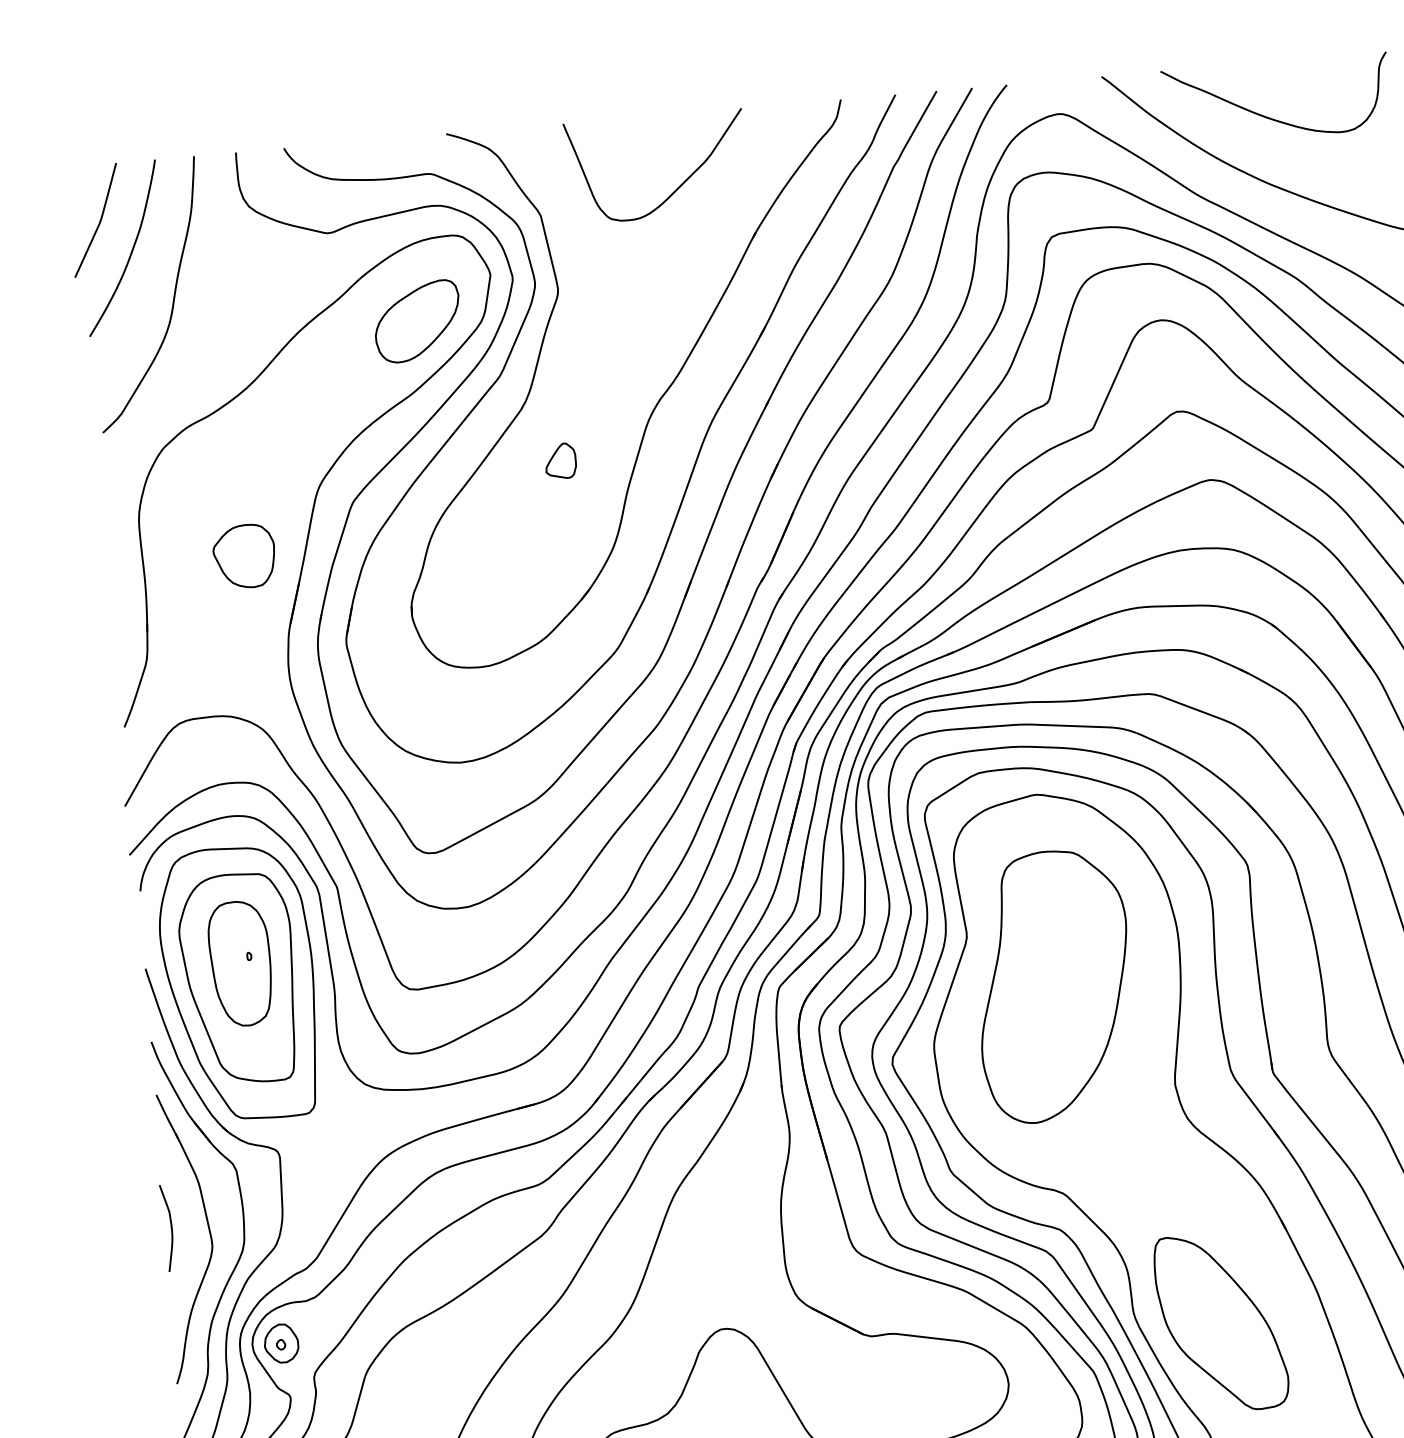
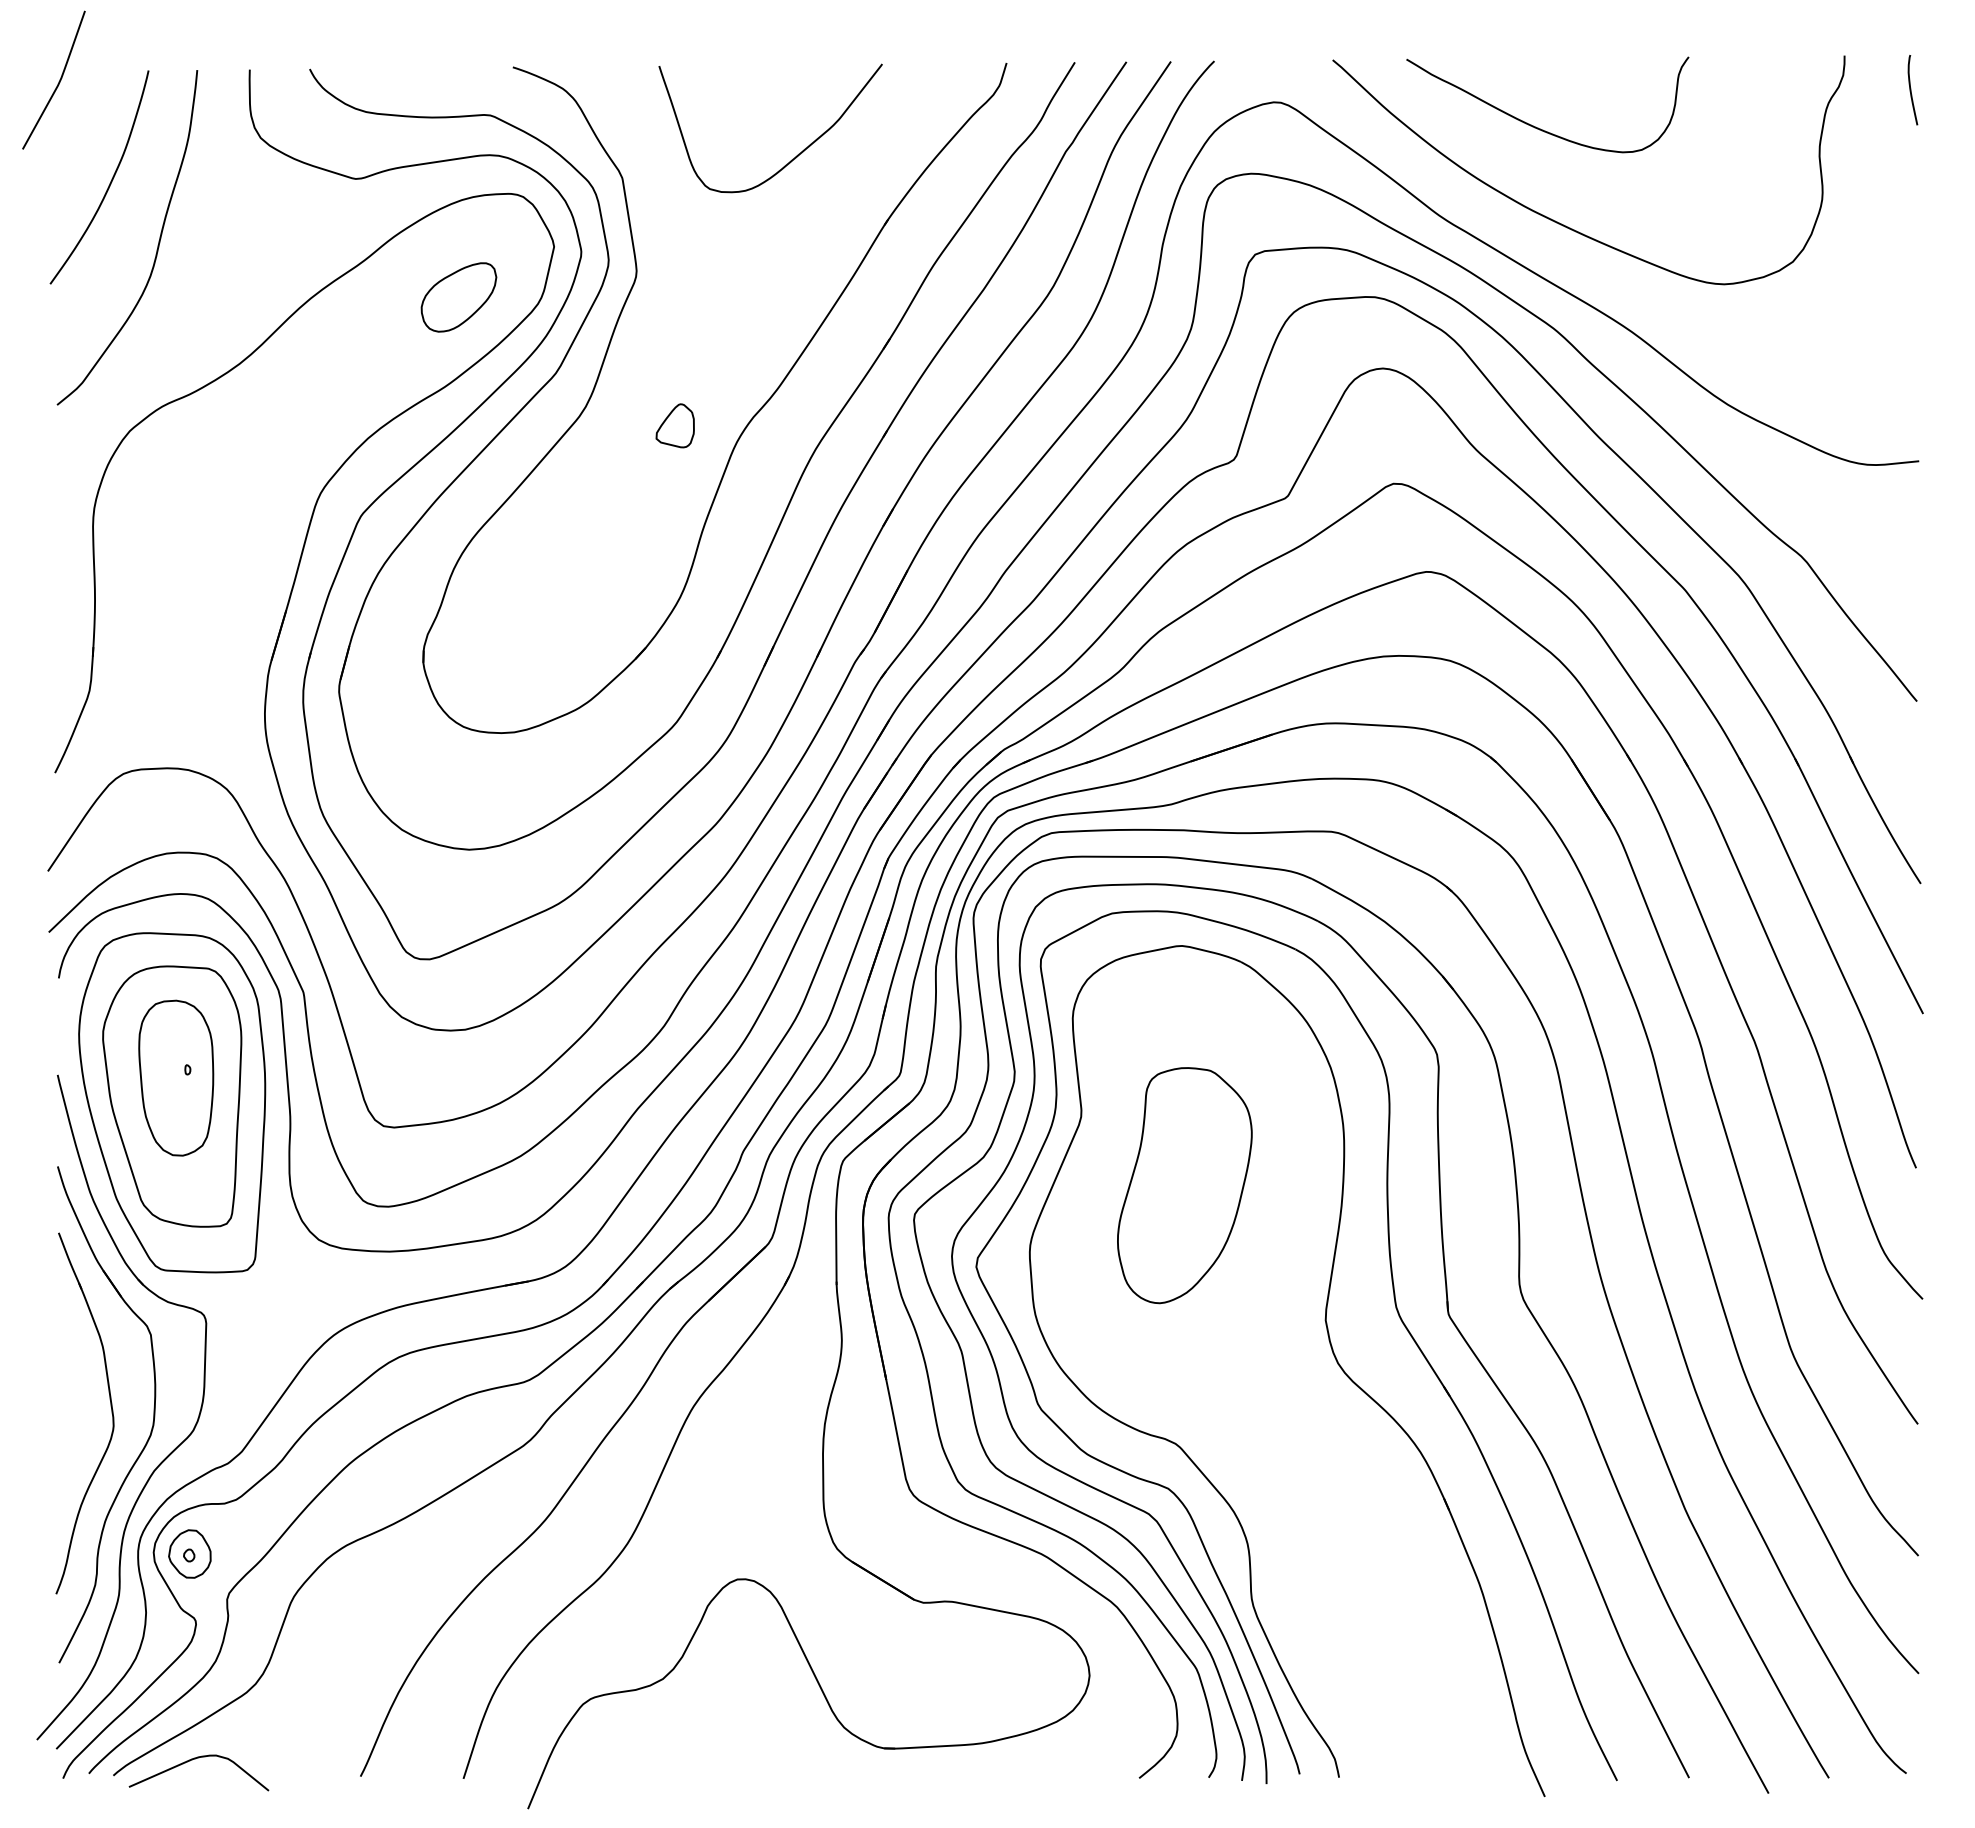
curve: (99, 221) -> (58, 81), moved
part: (417, 321) -> (458, 297), size x0.7
part: (560, 460) -> (674, 425), moved
part: (244, 556) -> (220, 572), removed
part: (1053, 986) -> (1184, 1185), size x0.7
curve: (170, 1225) -> (63, 1396), removed
part: (1221, 1322) -> (1359, 1619), removed

